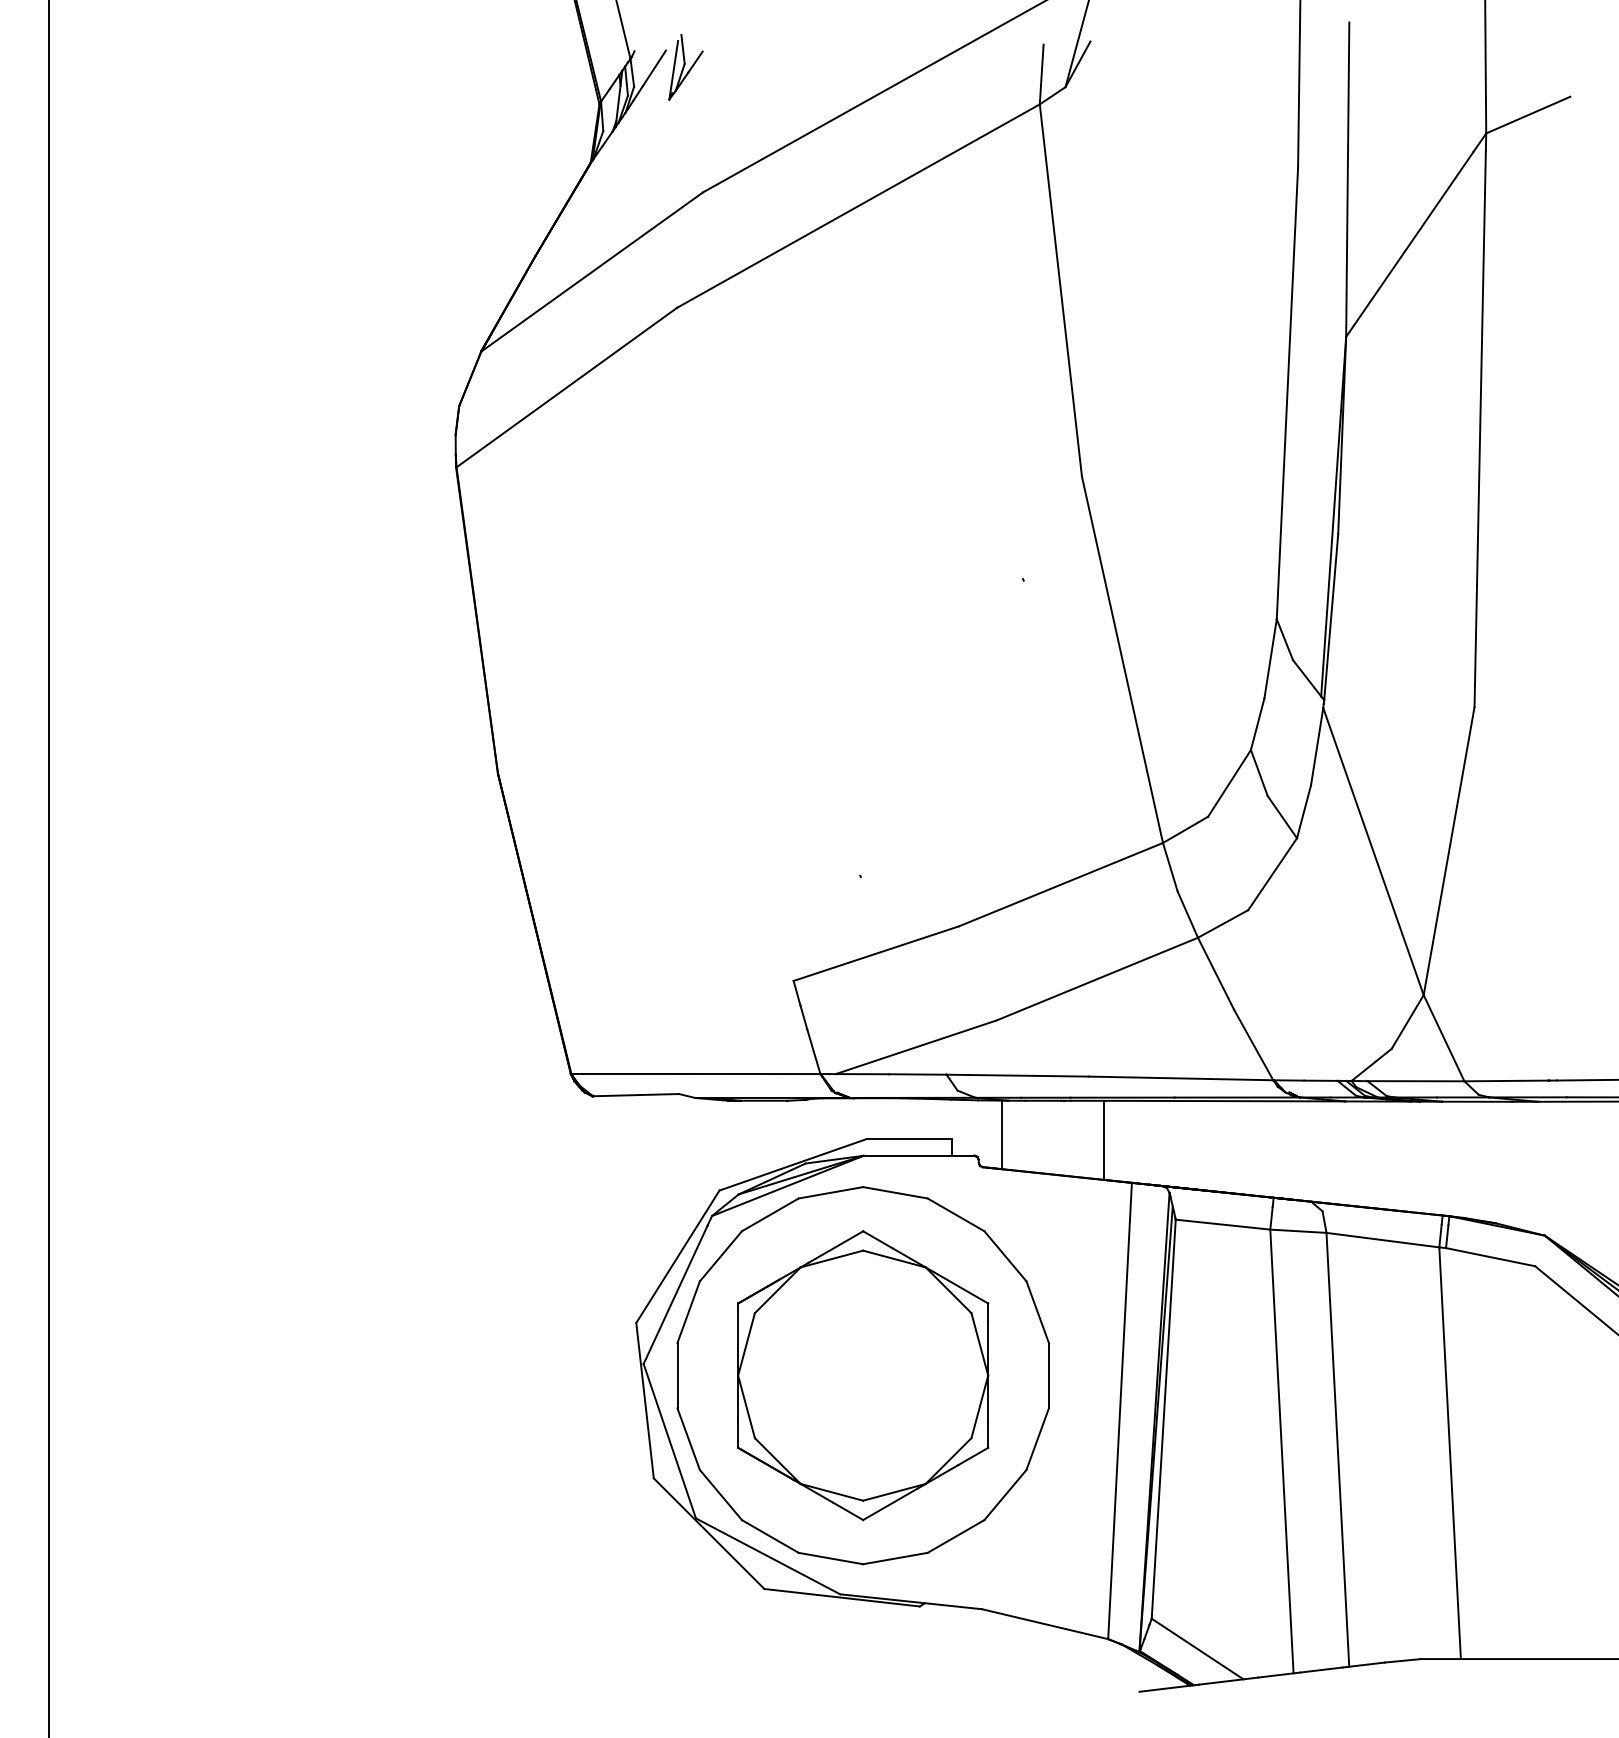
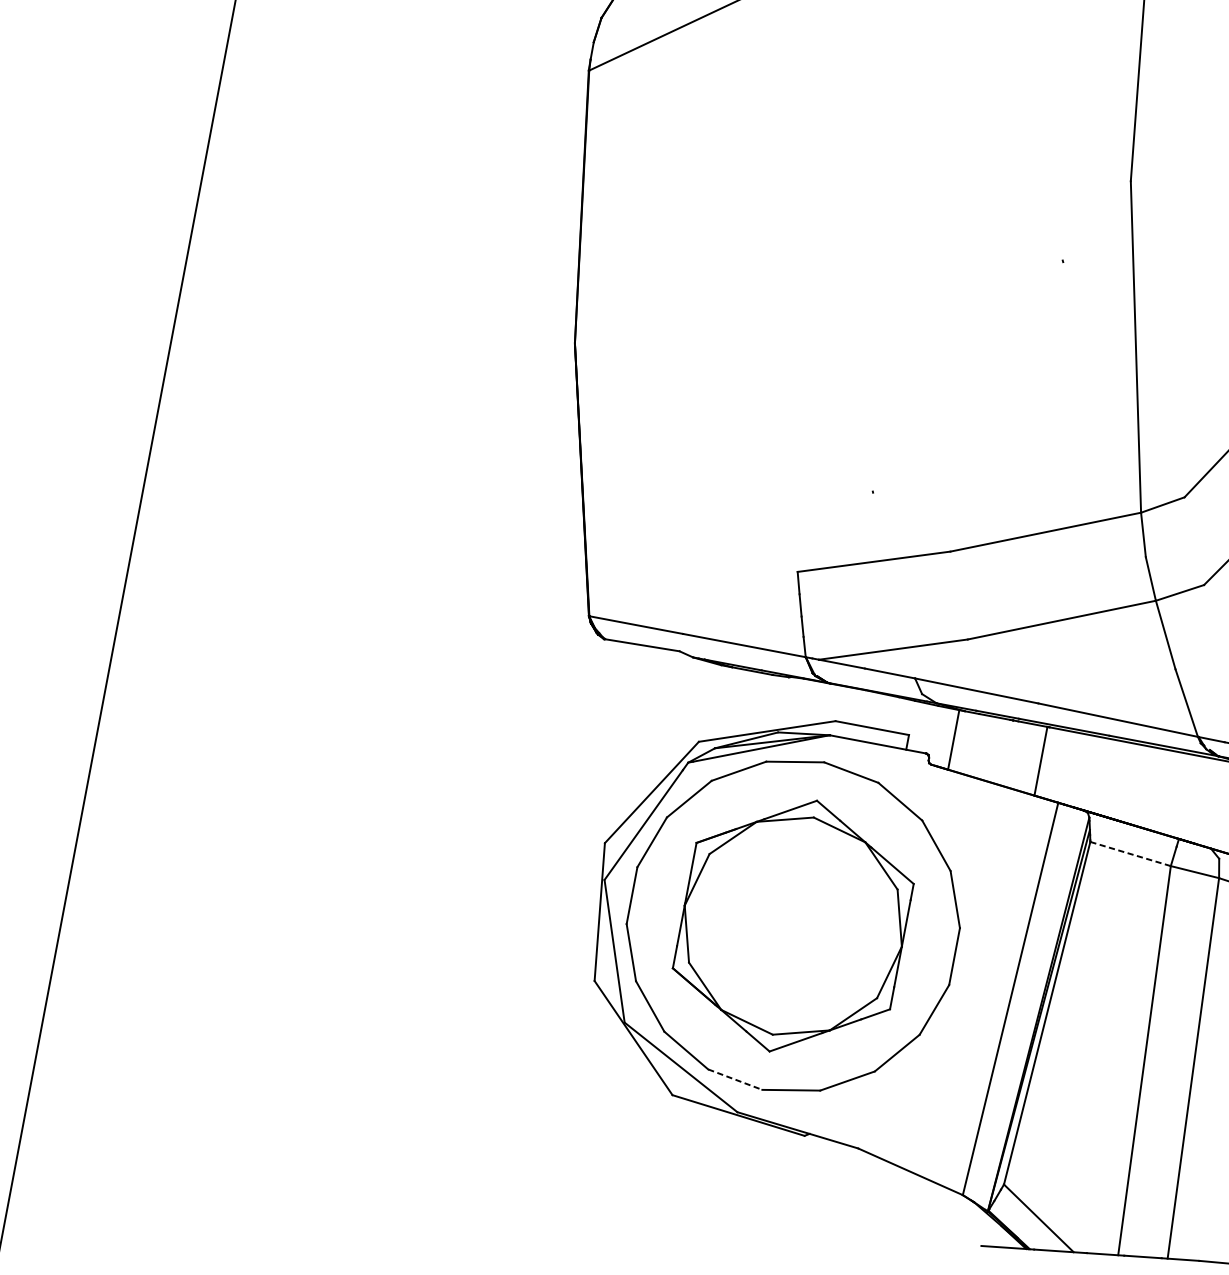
line: (1223, 1224) -> (1131, 853), solid -> dashed
line: (830, 1558) -> (734, 1079), solid -> dashed

